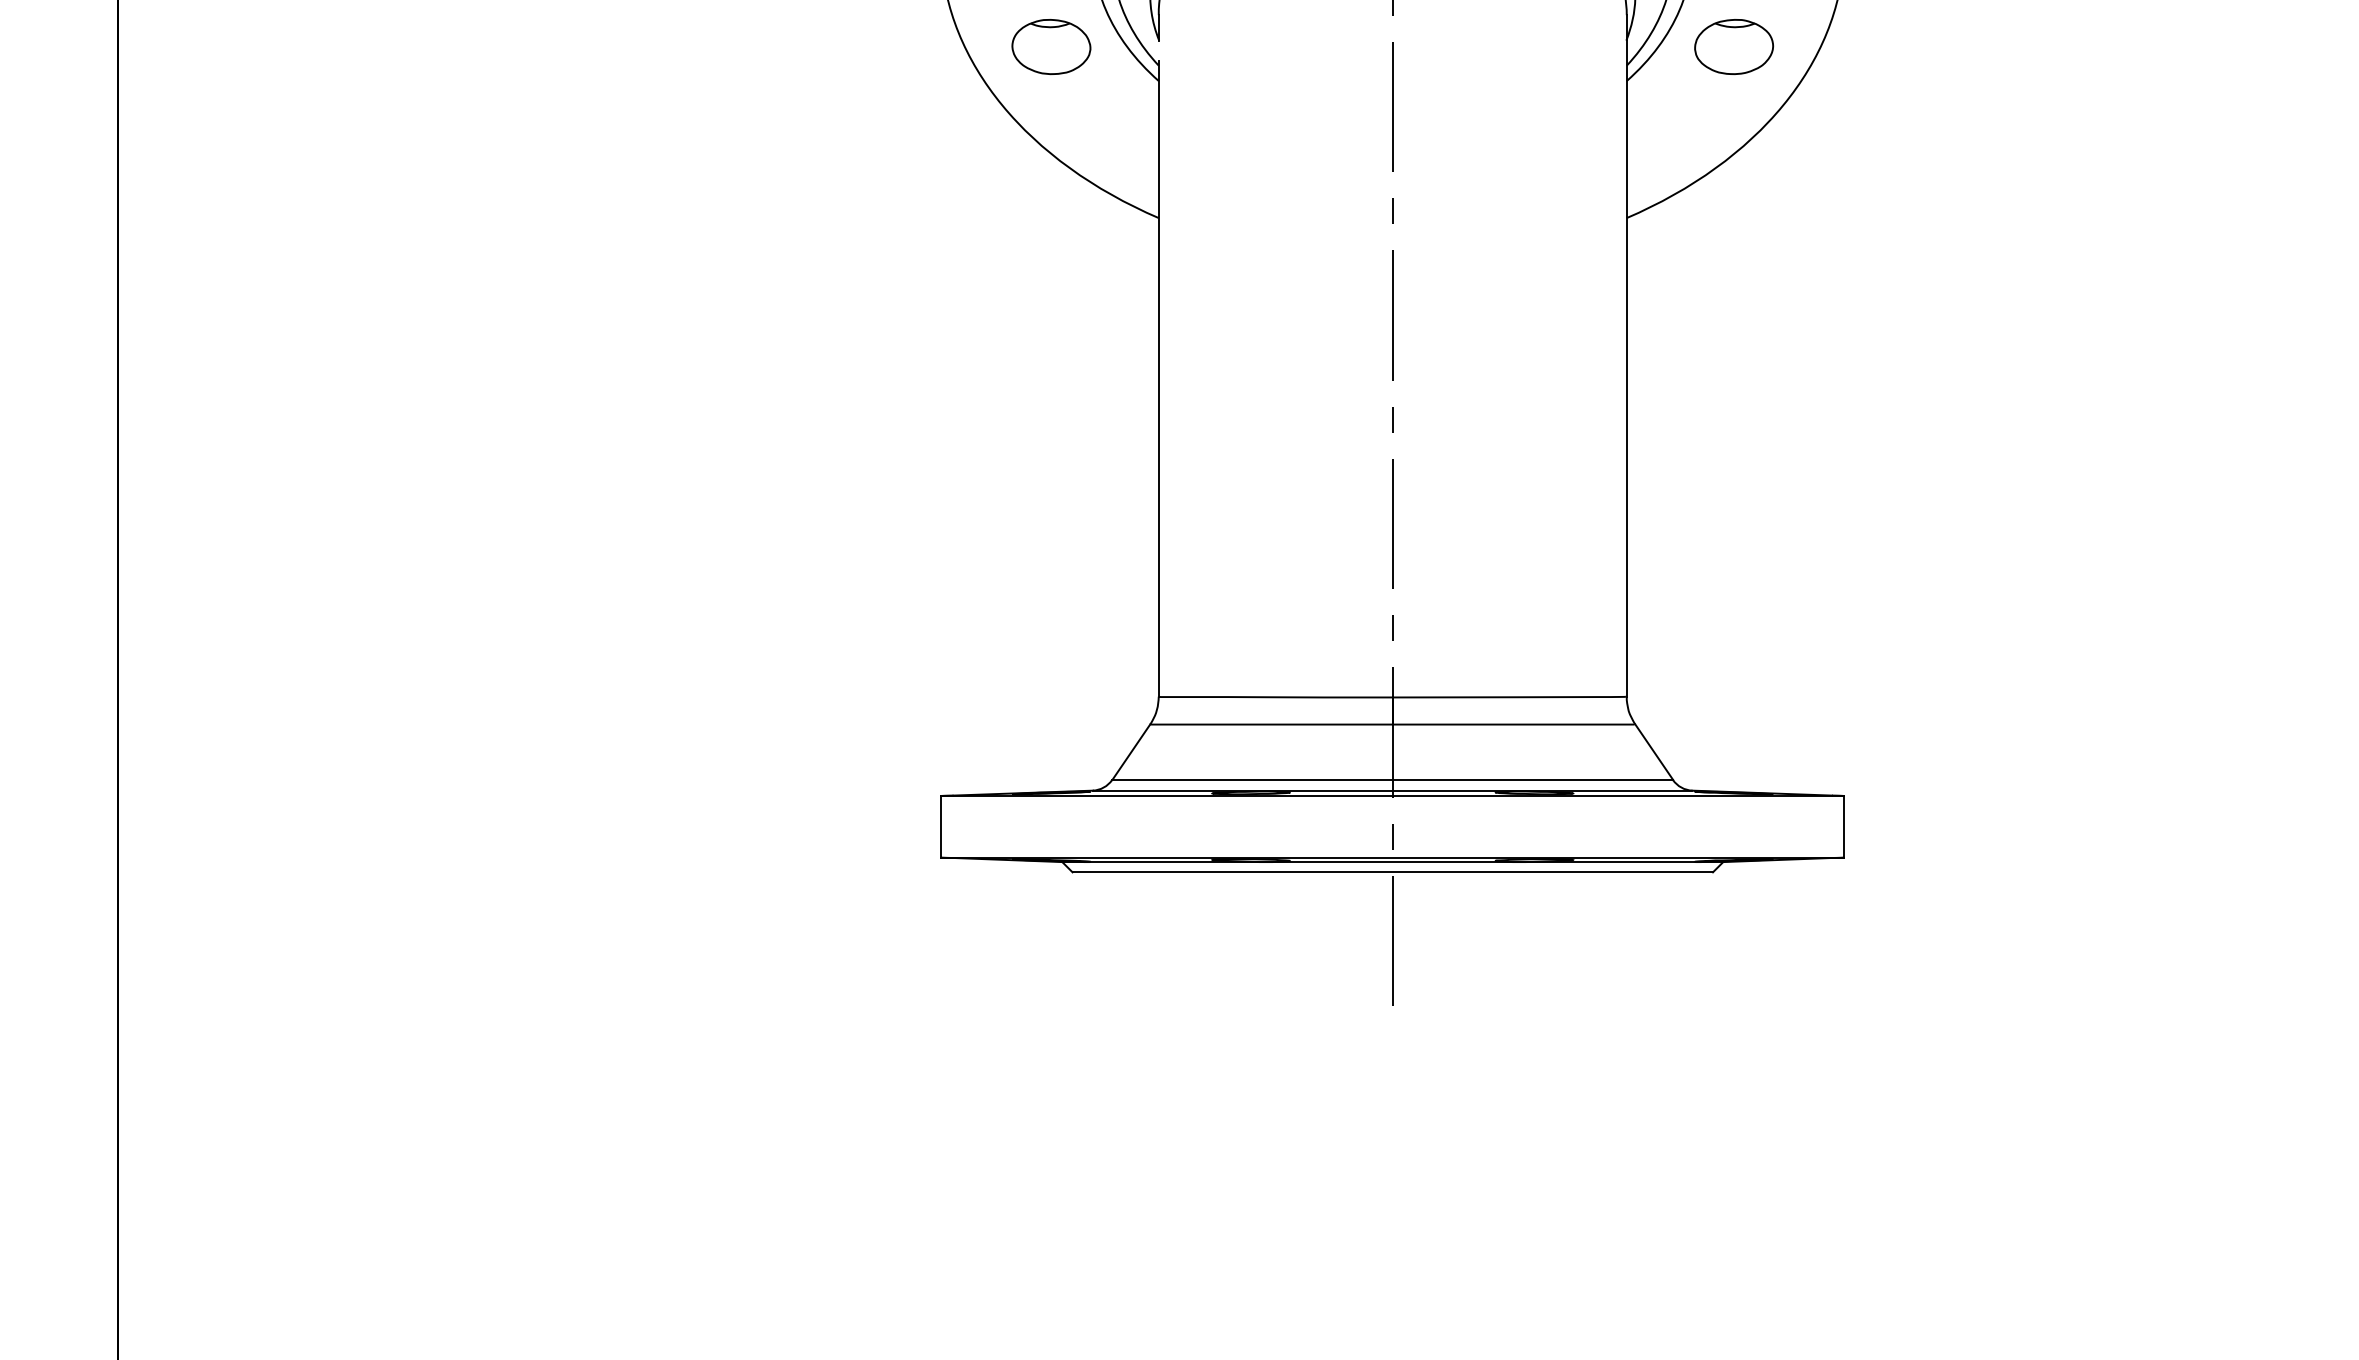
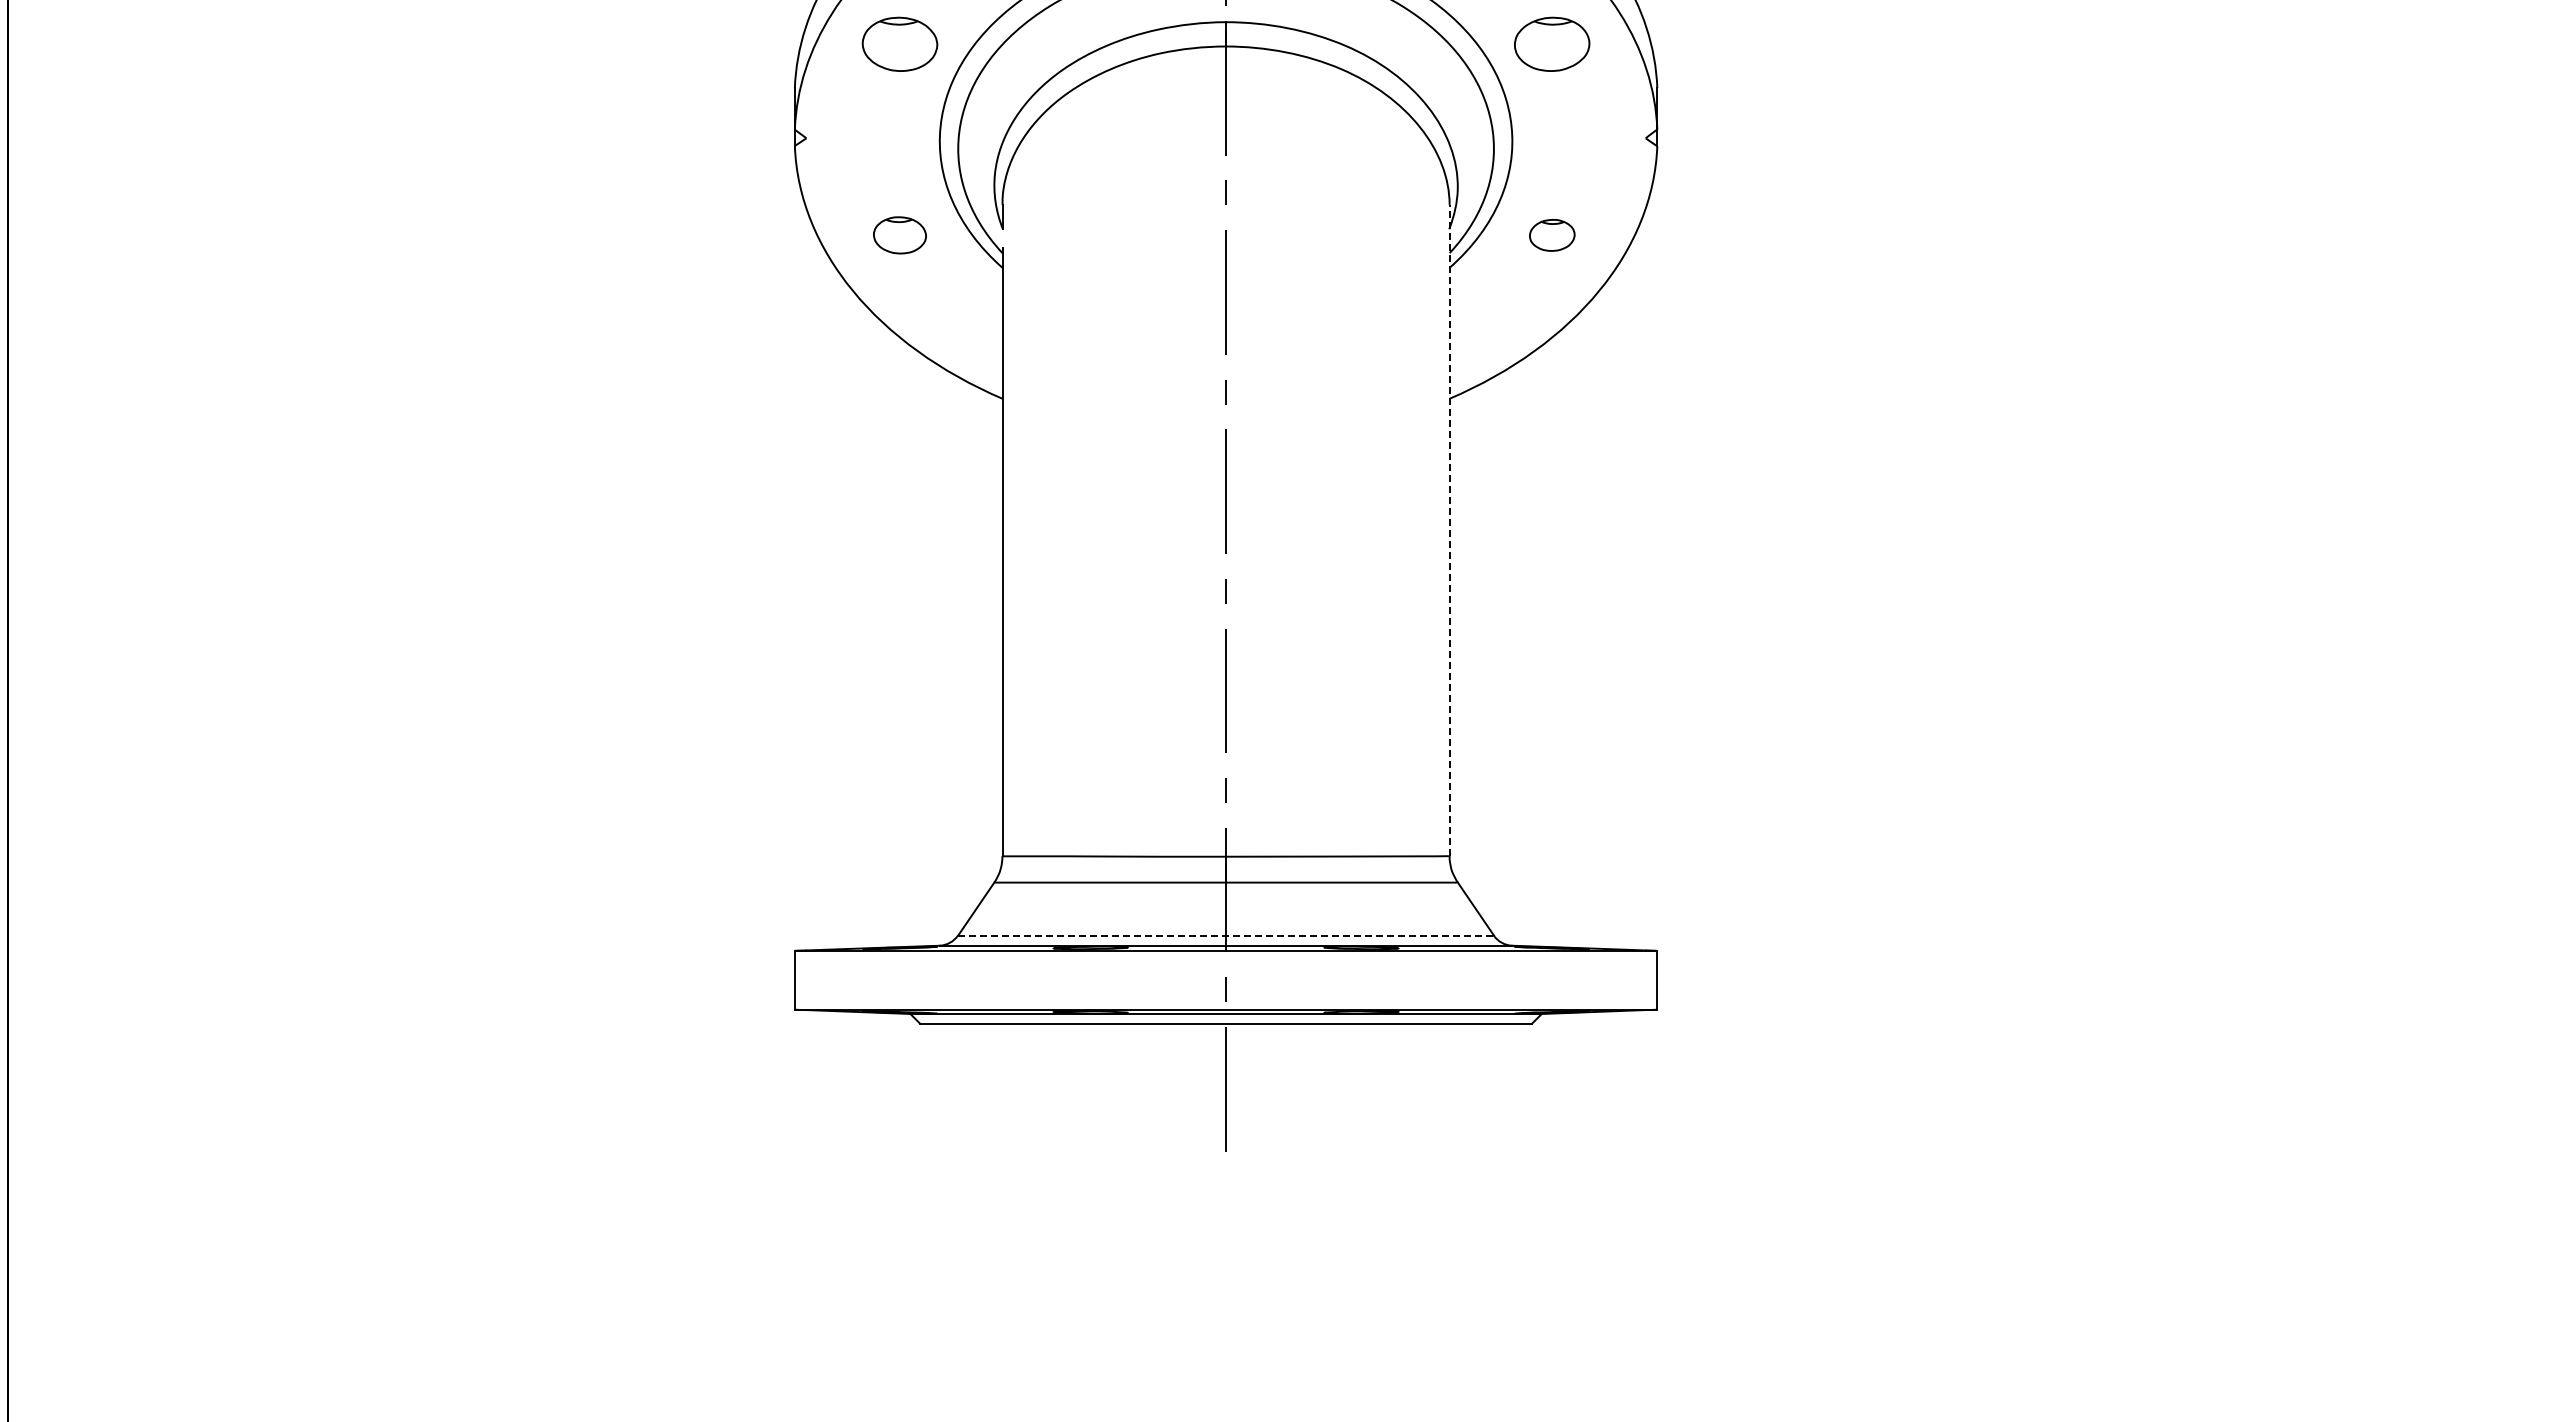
part: (1050, 47) -> (899, 235), size x0.7
part: (1734, 47) -> (1552, 235), size x0.6
line: (1626, 354) -> (1449, 529), solid -> dashed
line: (1393, 779) -> (1226, 935), solid -> dashed

